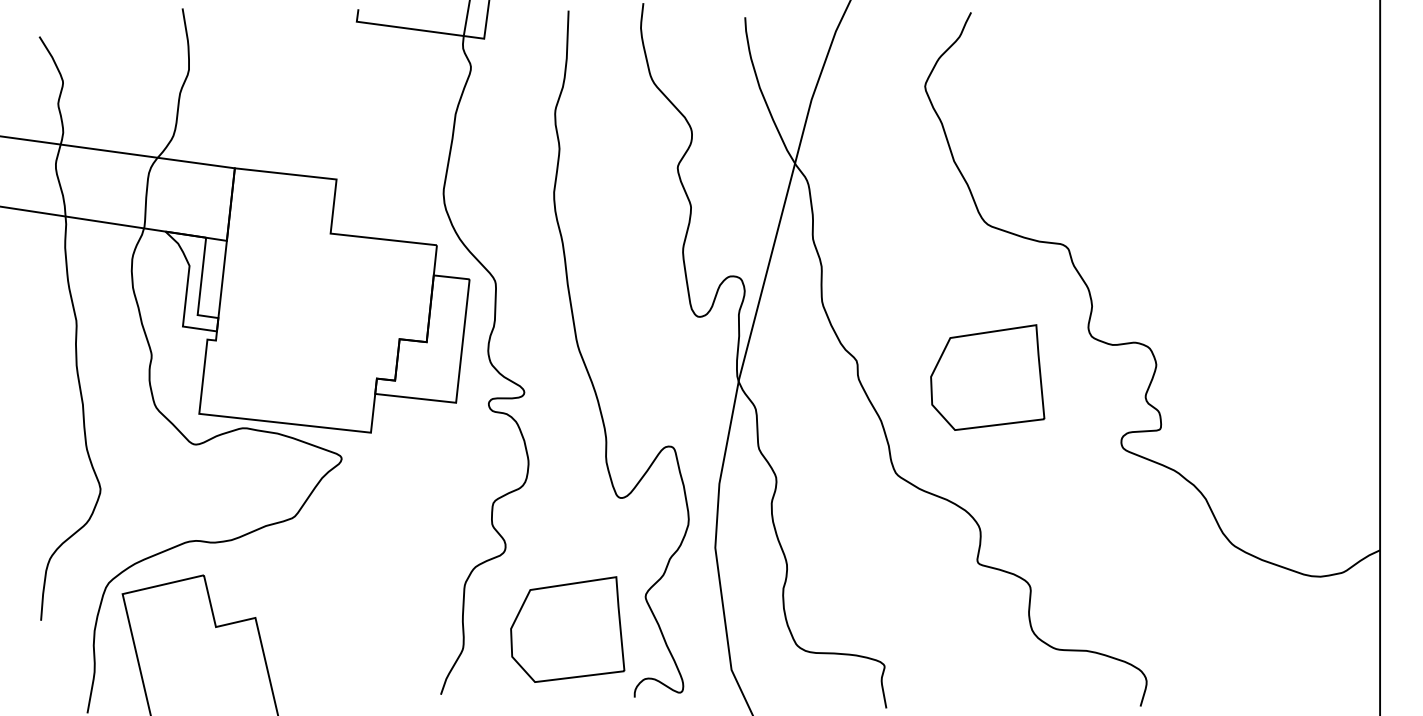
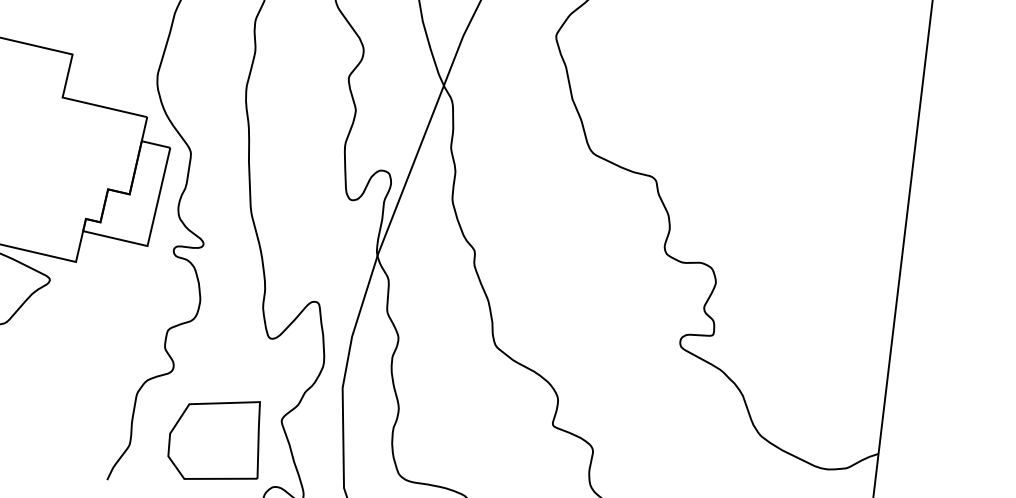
part: (987, 377) -> (578, 276), removed

